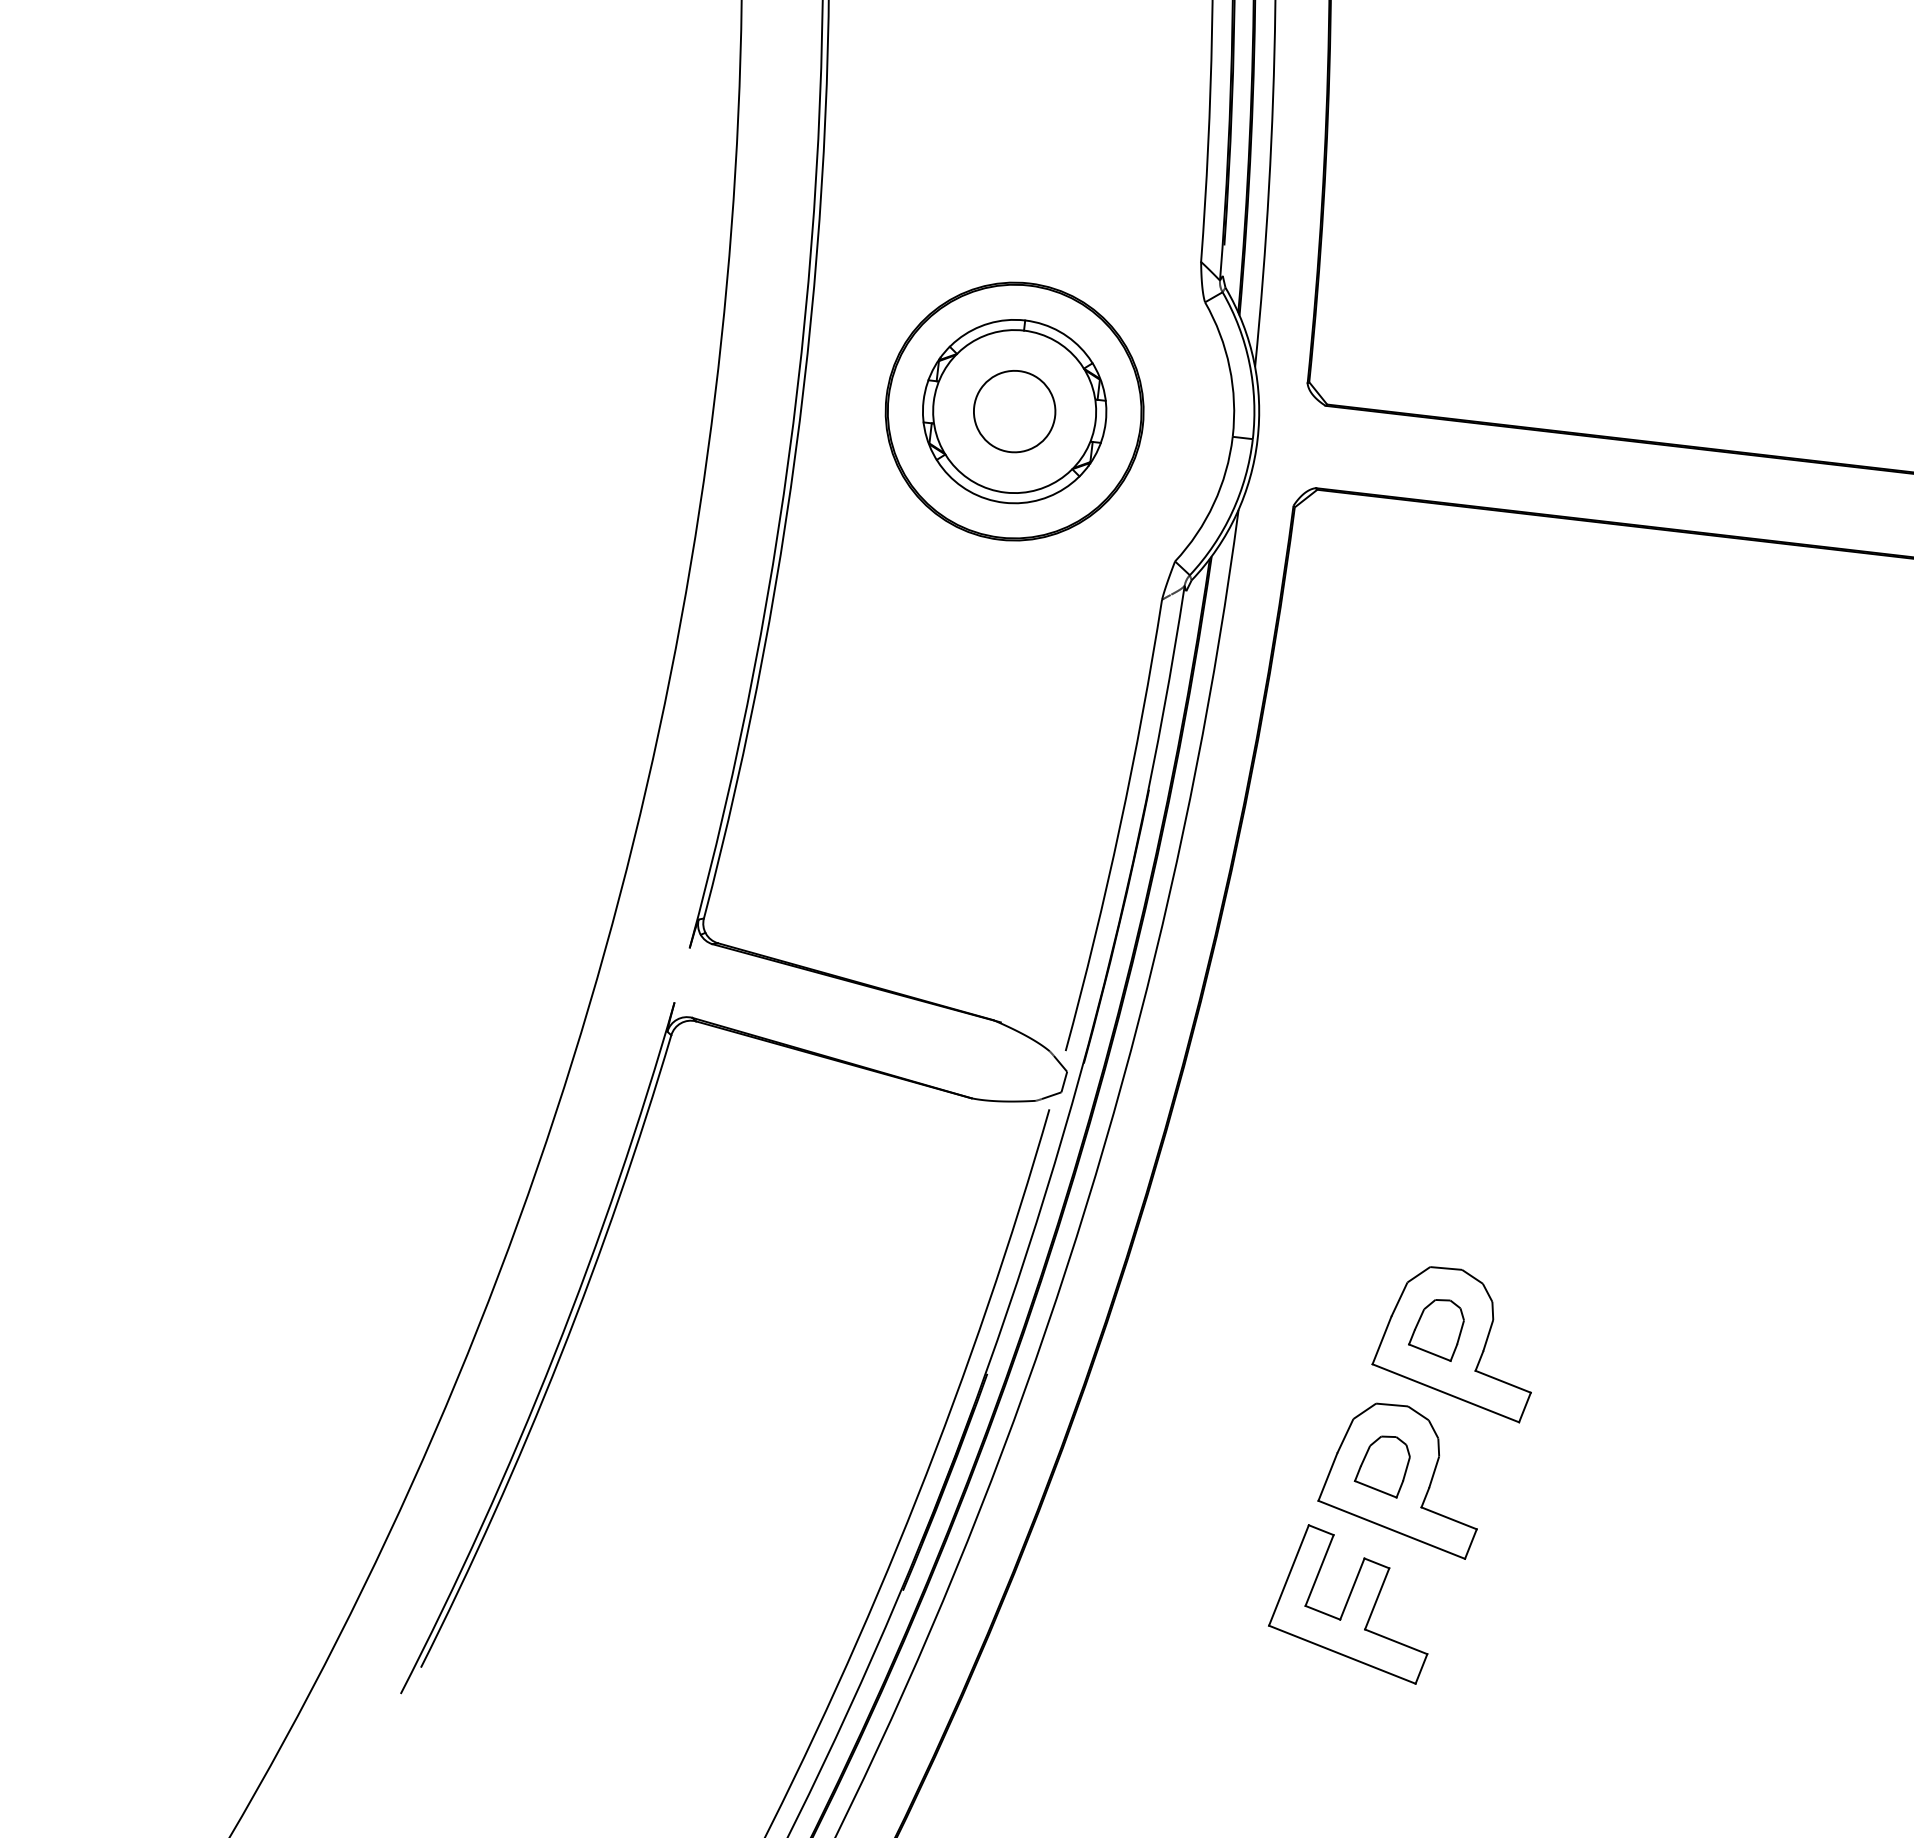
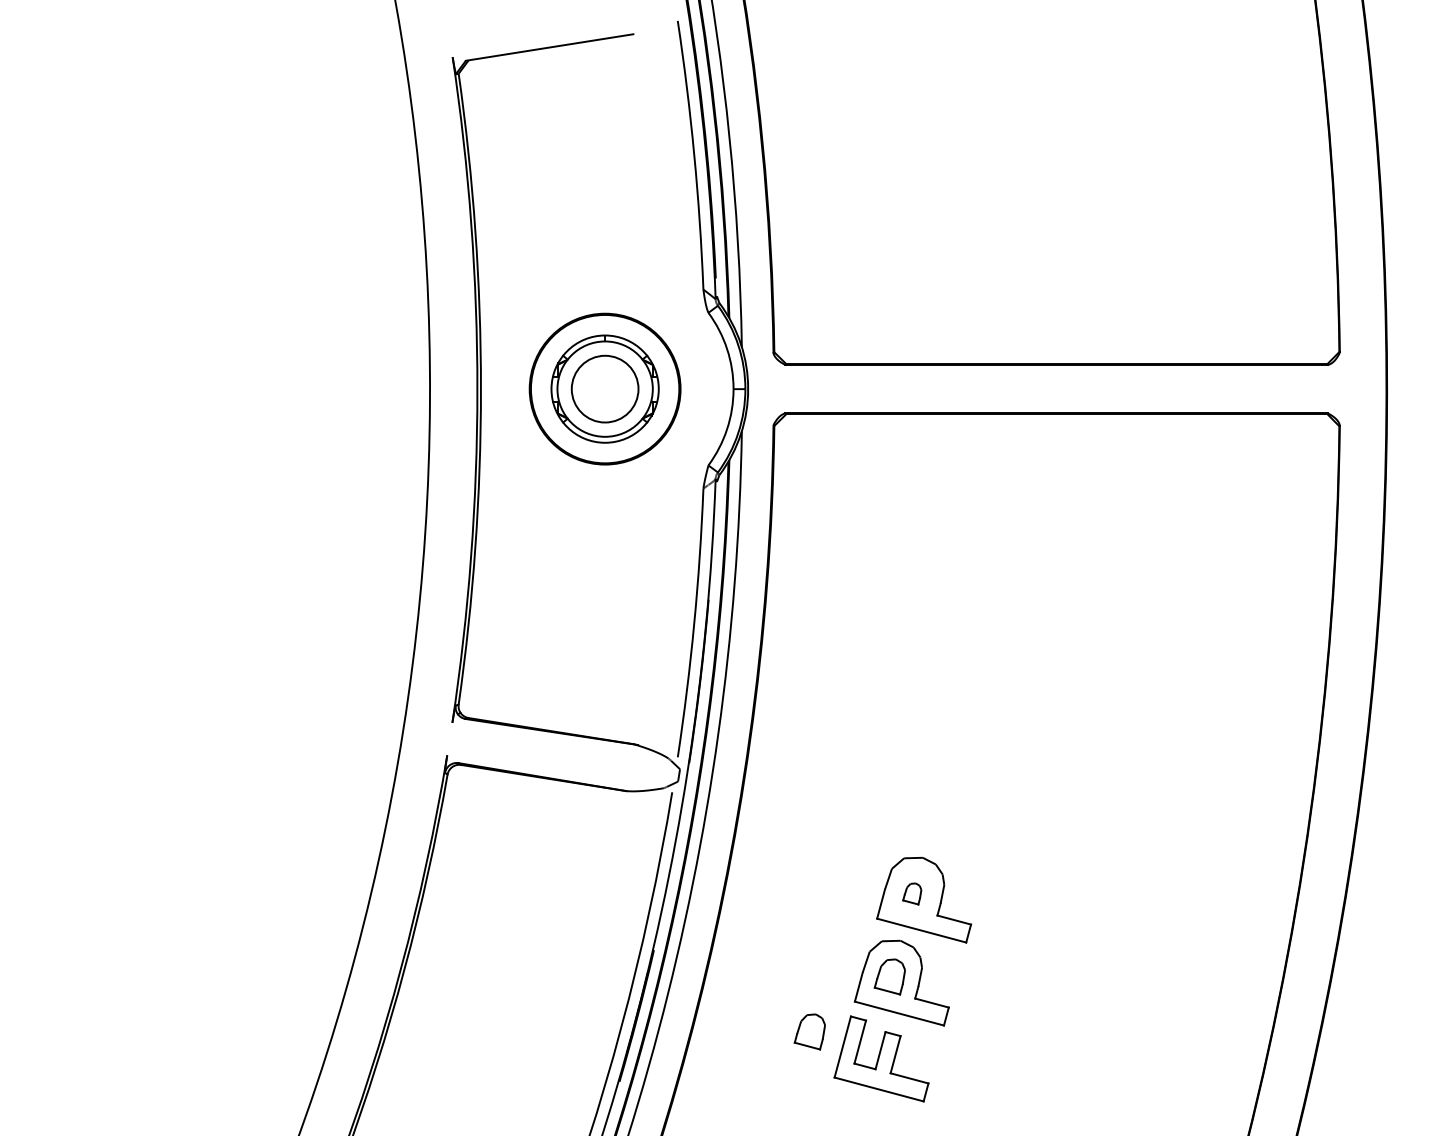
circle: (1013, 410) -> (604, 388), size x1.4
part: (1437, 1328) -> (912, 893), size x0.6
part: (1235, 1542) -> (809, 1031), added

